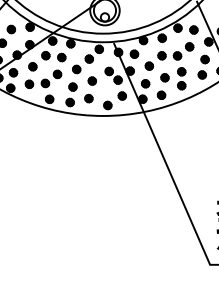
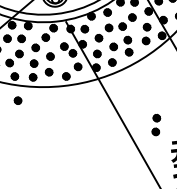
part: (49, 126) -> (17, 100), added
part: (203, 170) -> (156, 124), added

